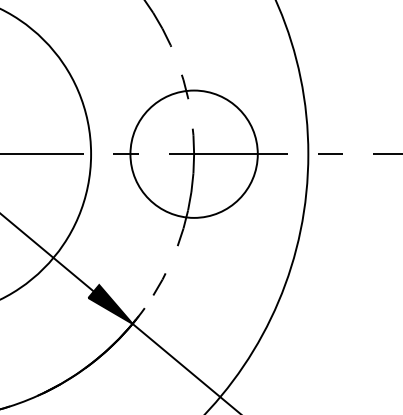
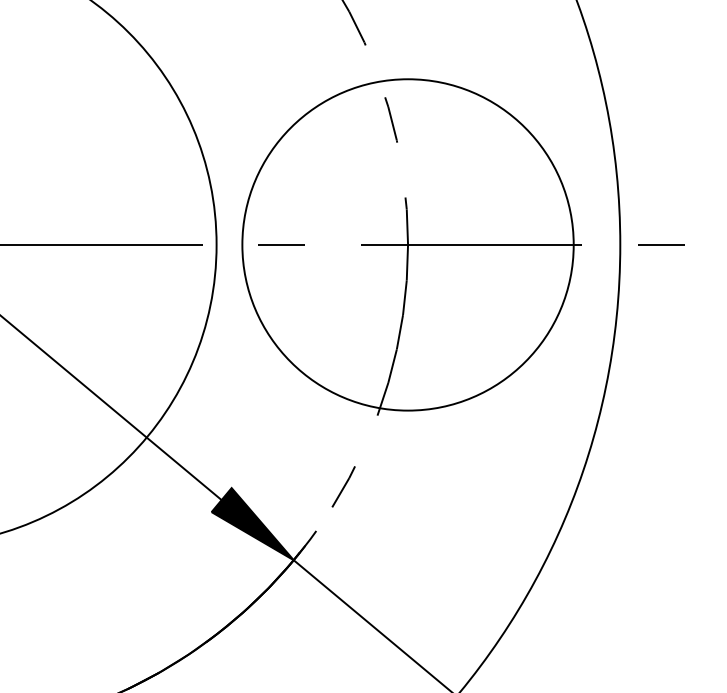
circle: (193, 153) -> (406, 243), size x1.4

